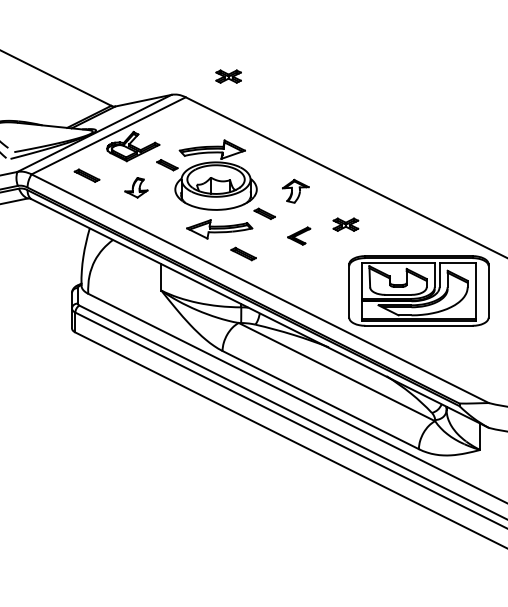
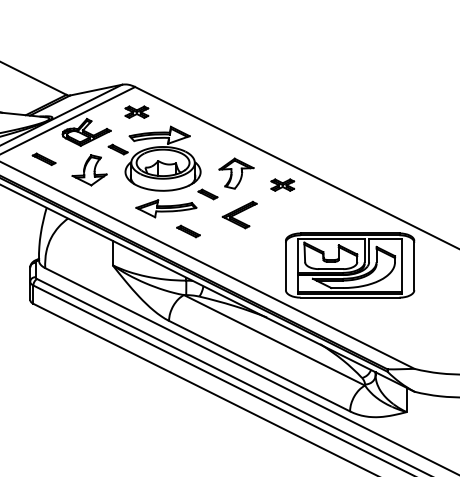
part: (228, 76) -> (136, 112), moved
part: (136, 187) -> (89, 170), size x1.67
part: (295, 191) -> (236, 173), size x1.43
part: (345, 224) -> (282, 184), moved
part: (298, 235) -> (239, 214), size x1.67

